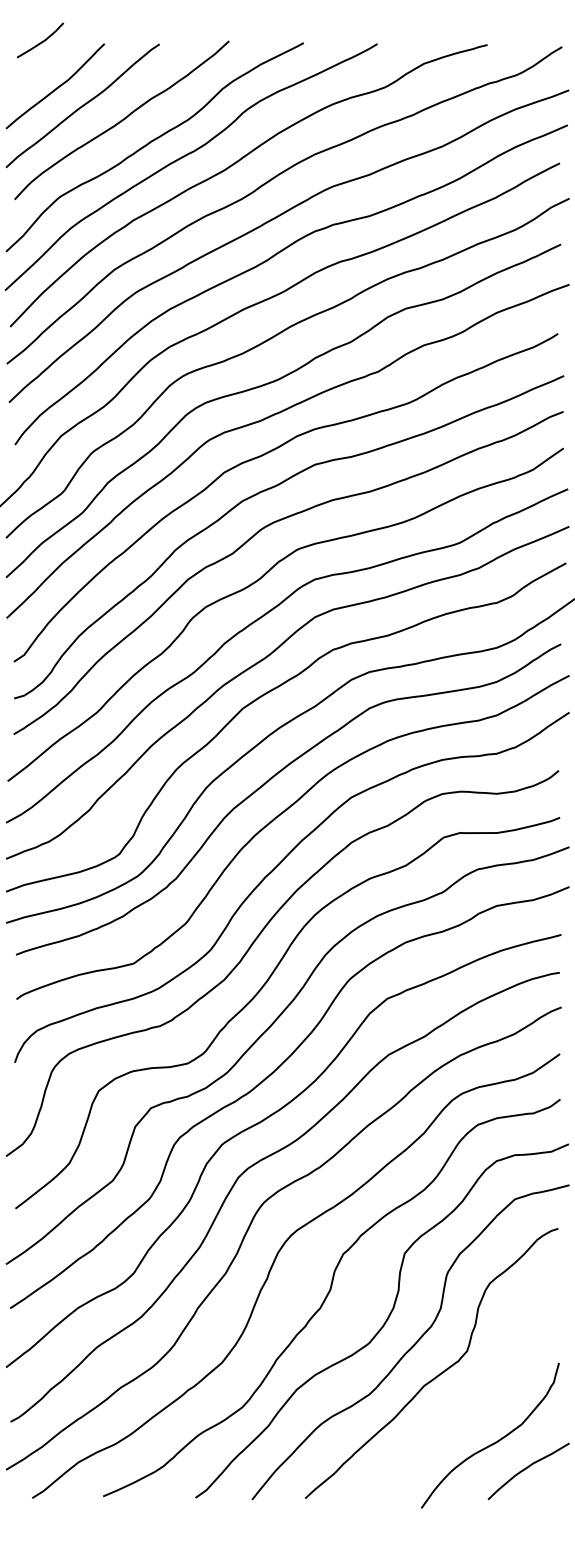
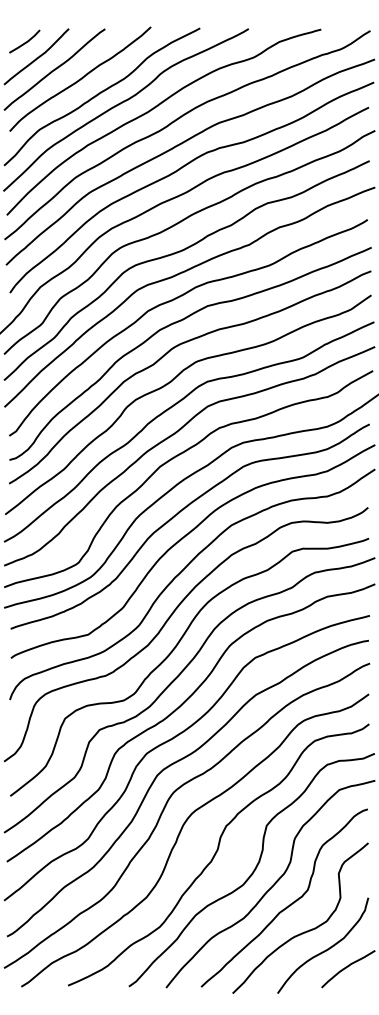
curve: (41, 40) -> (25, 41), moved
curve: (465, 1412) -> (306, 930), added

